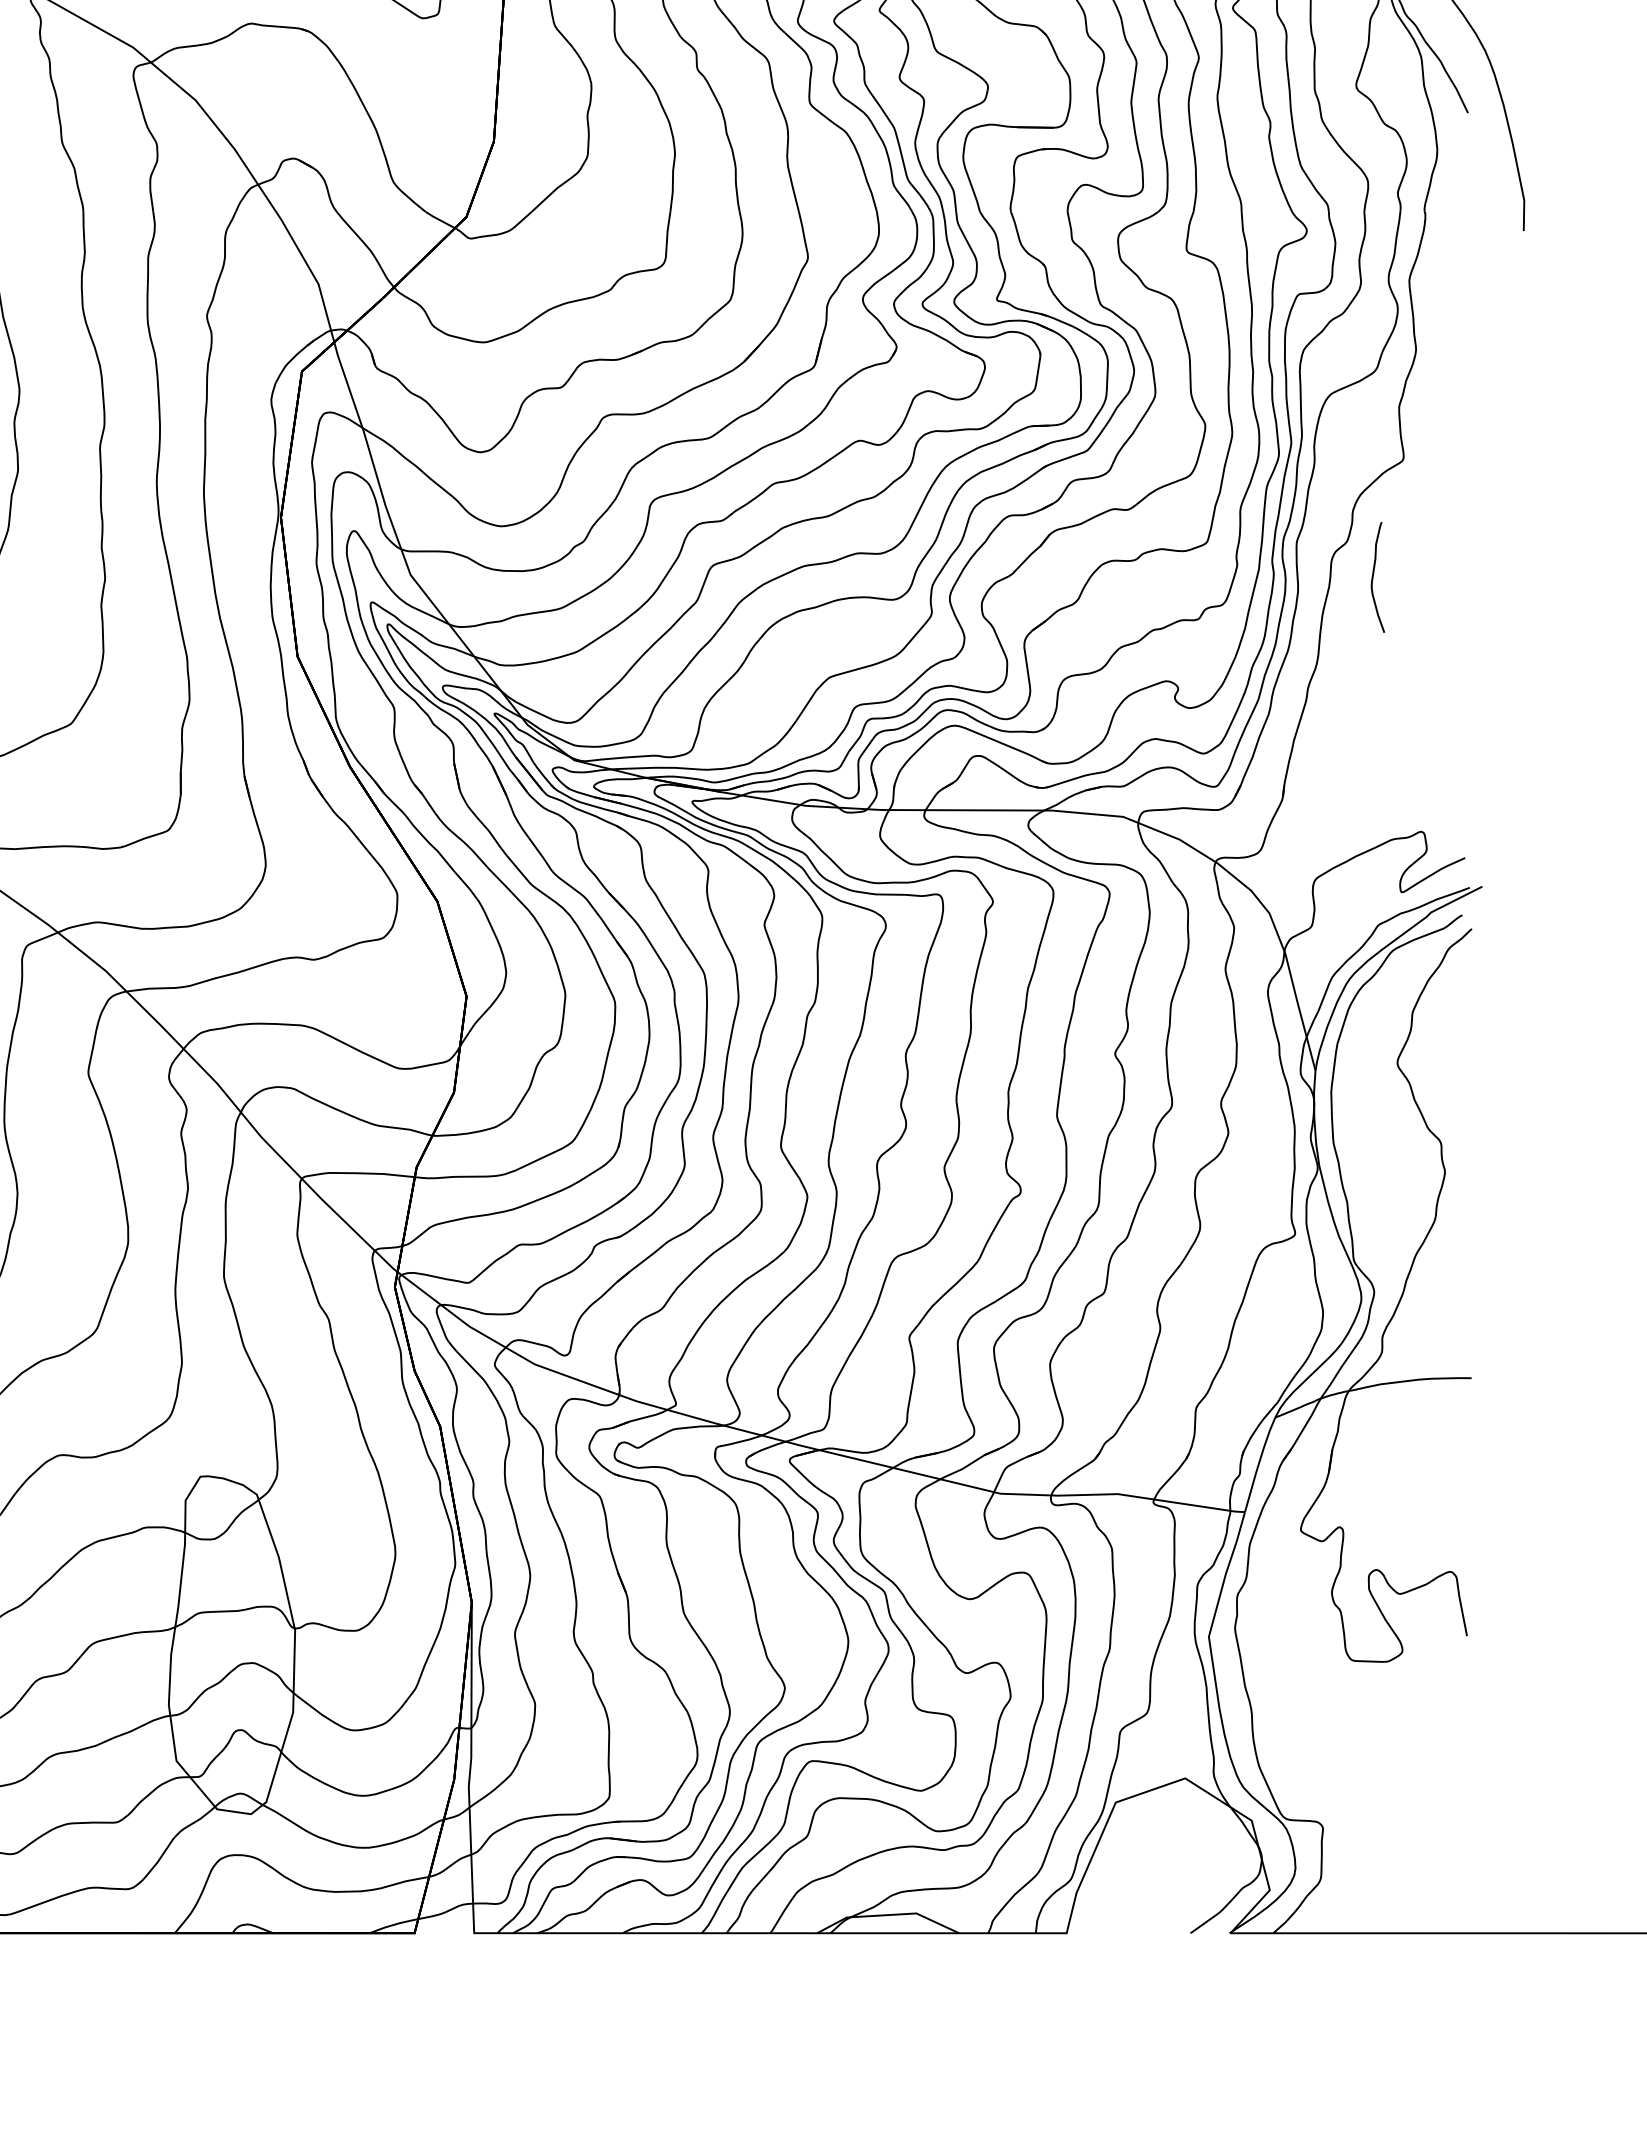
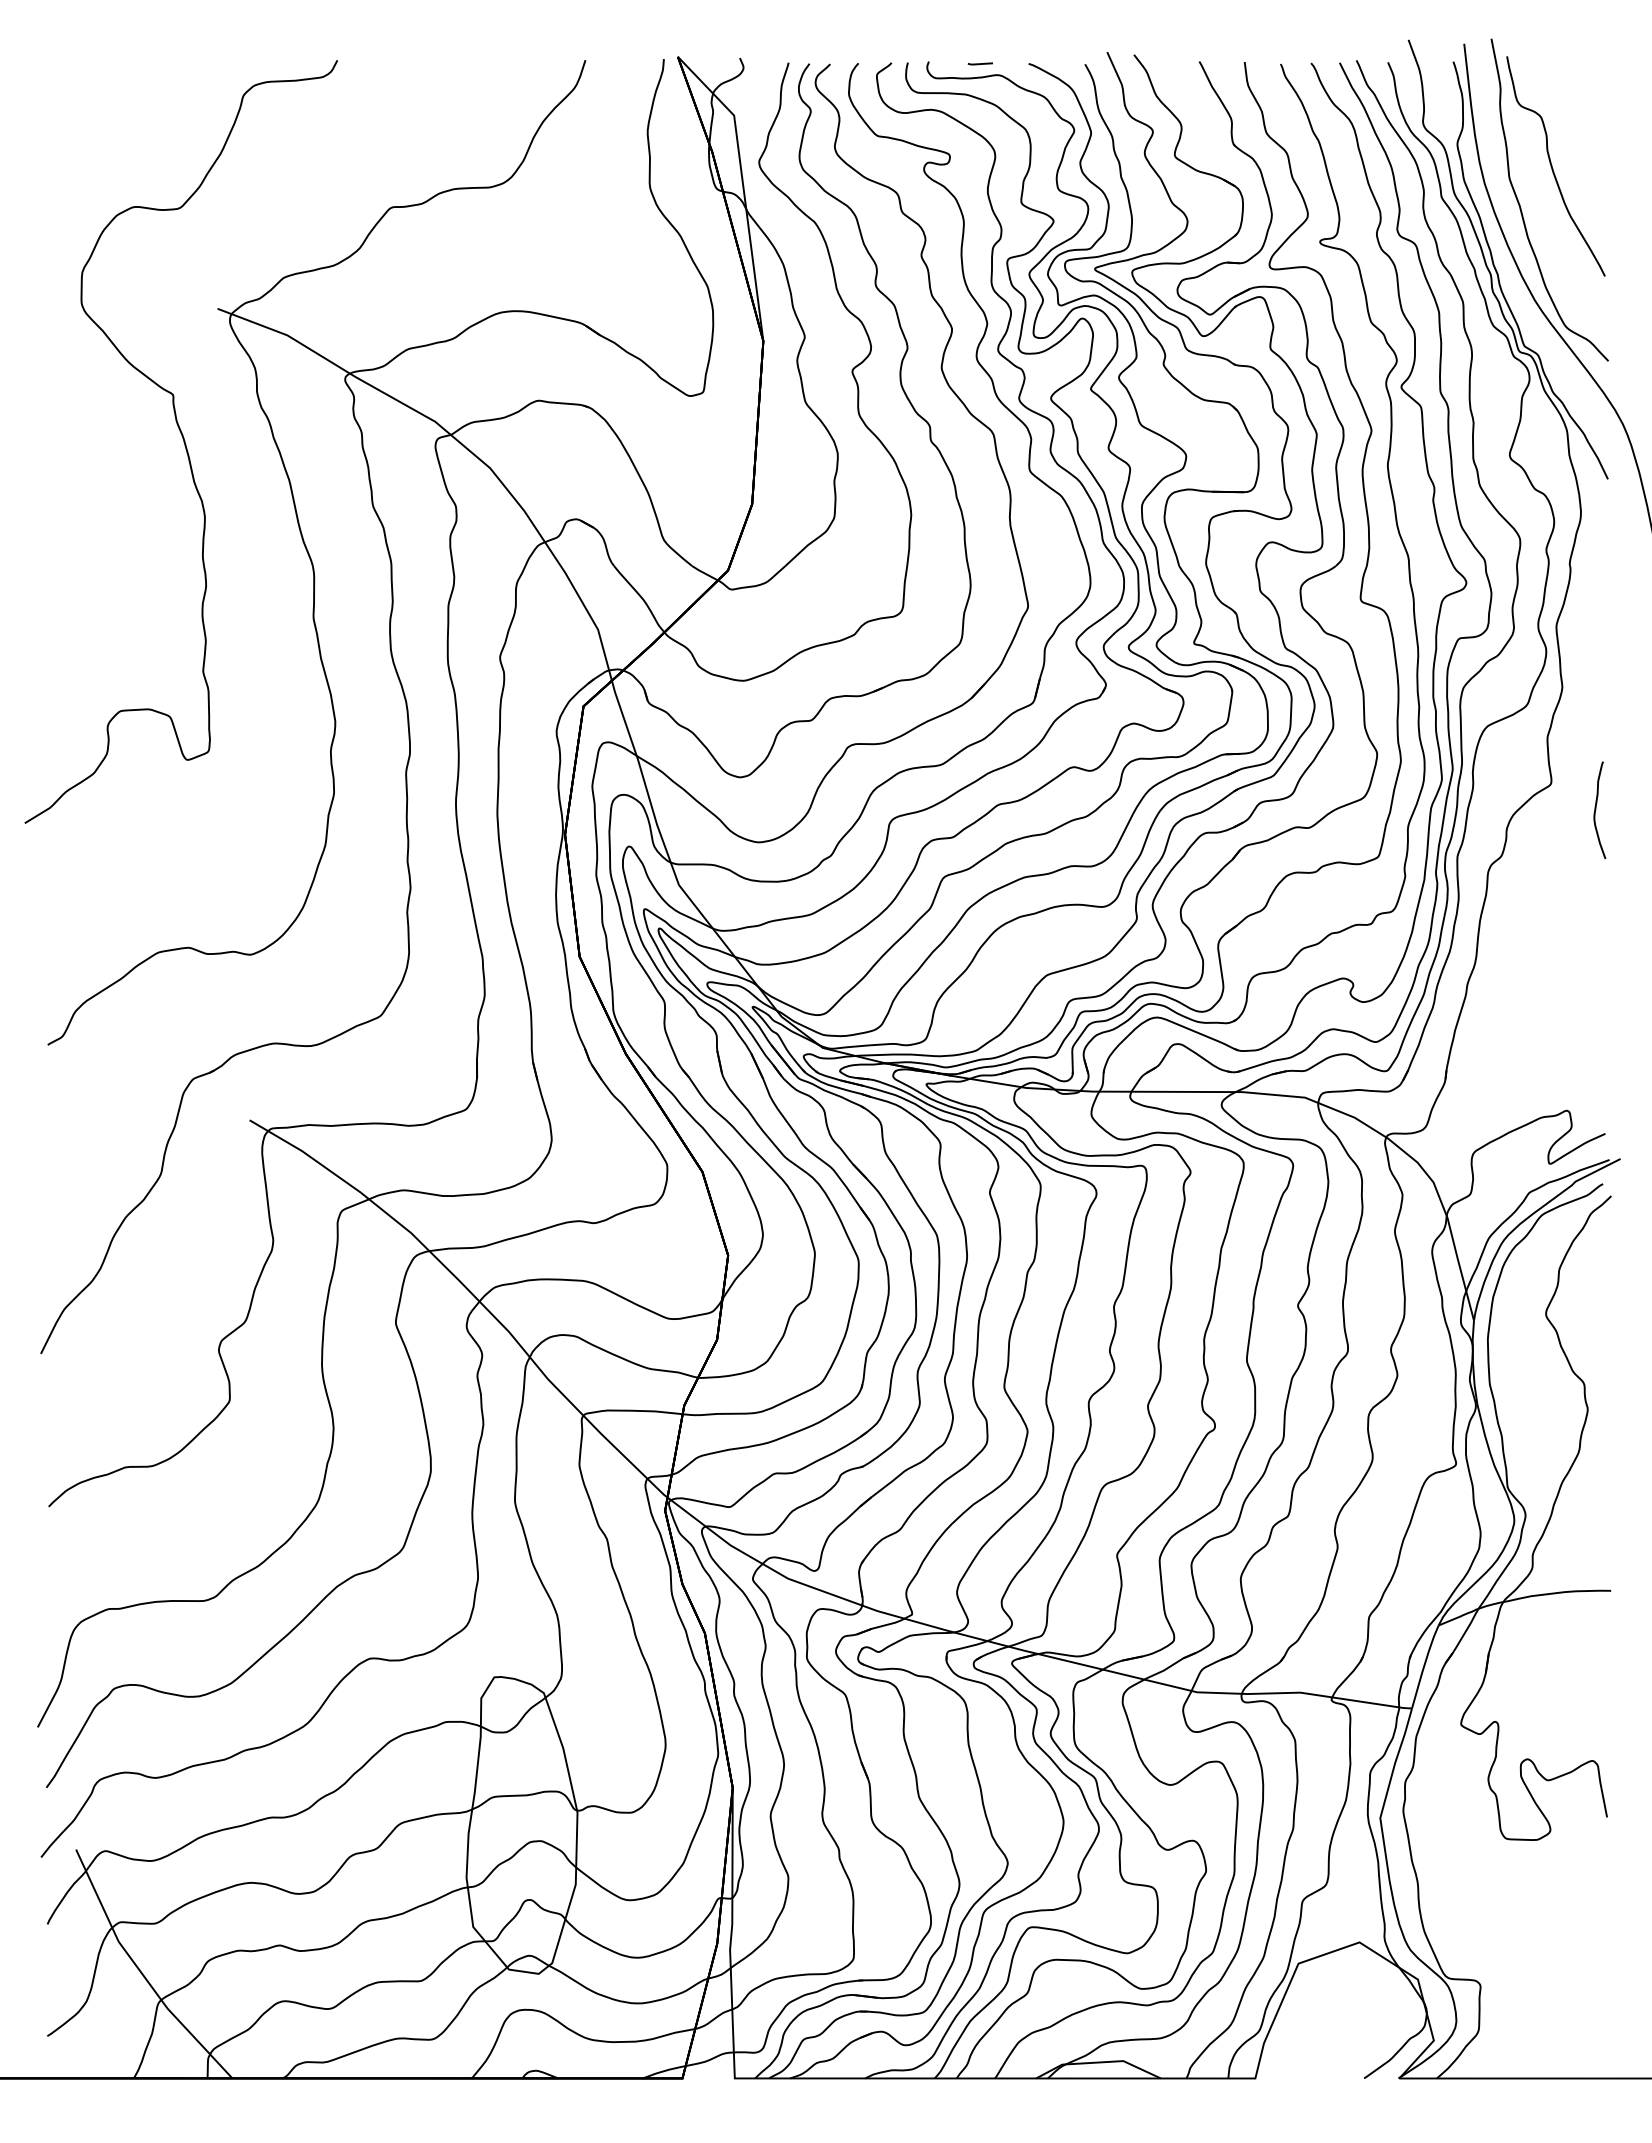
curve: (1374, 576) -> (1596, 809), moved

